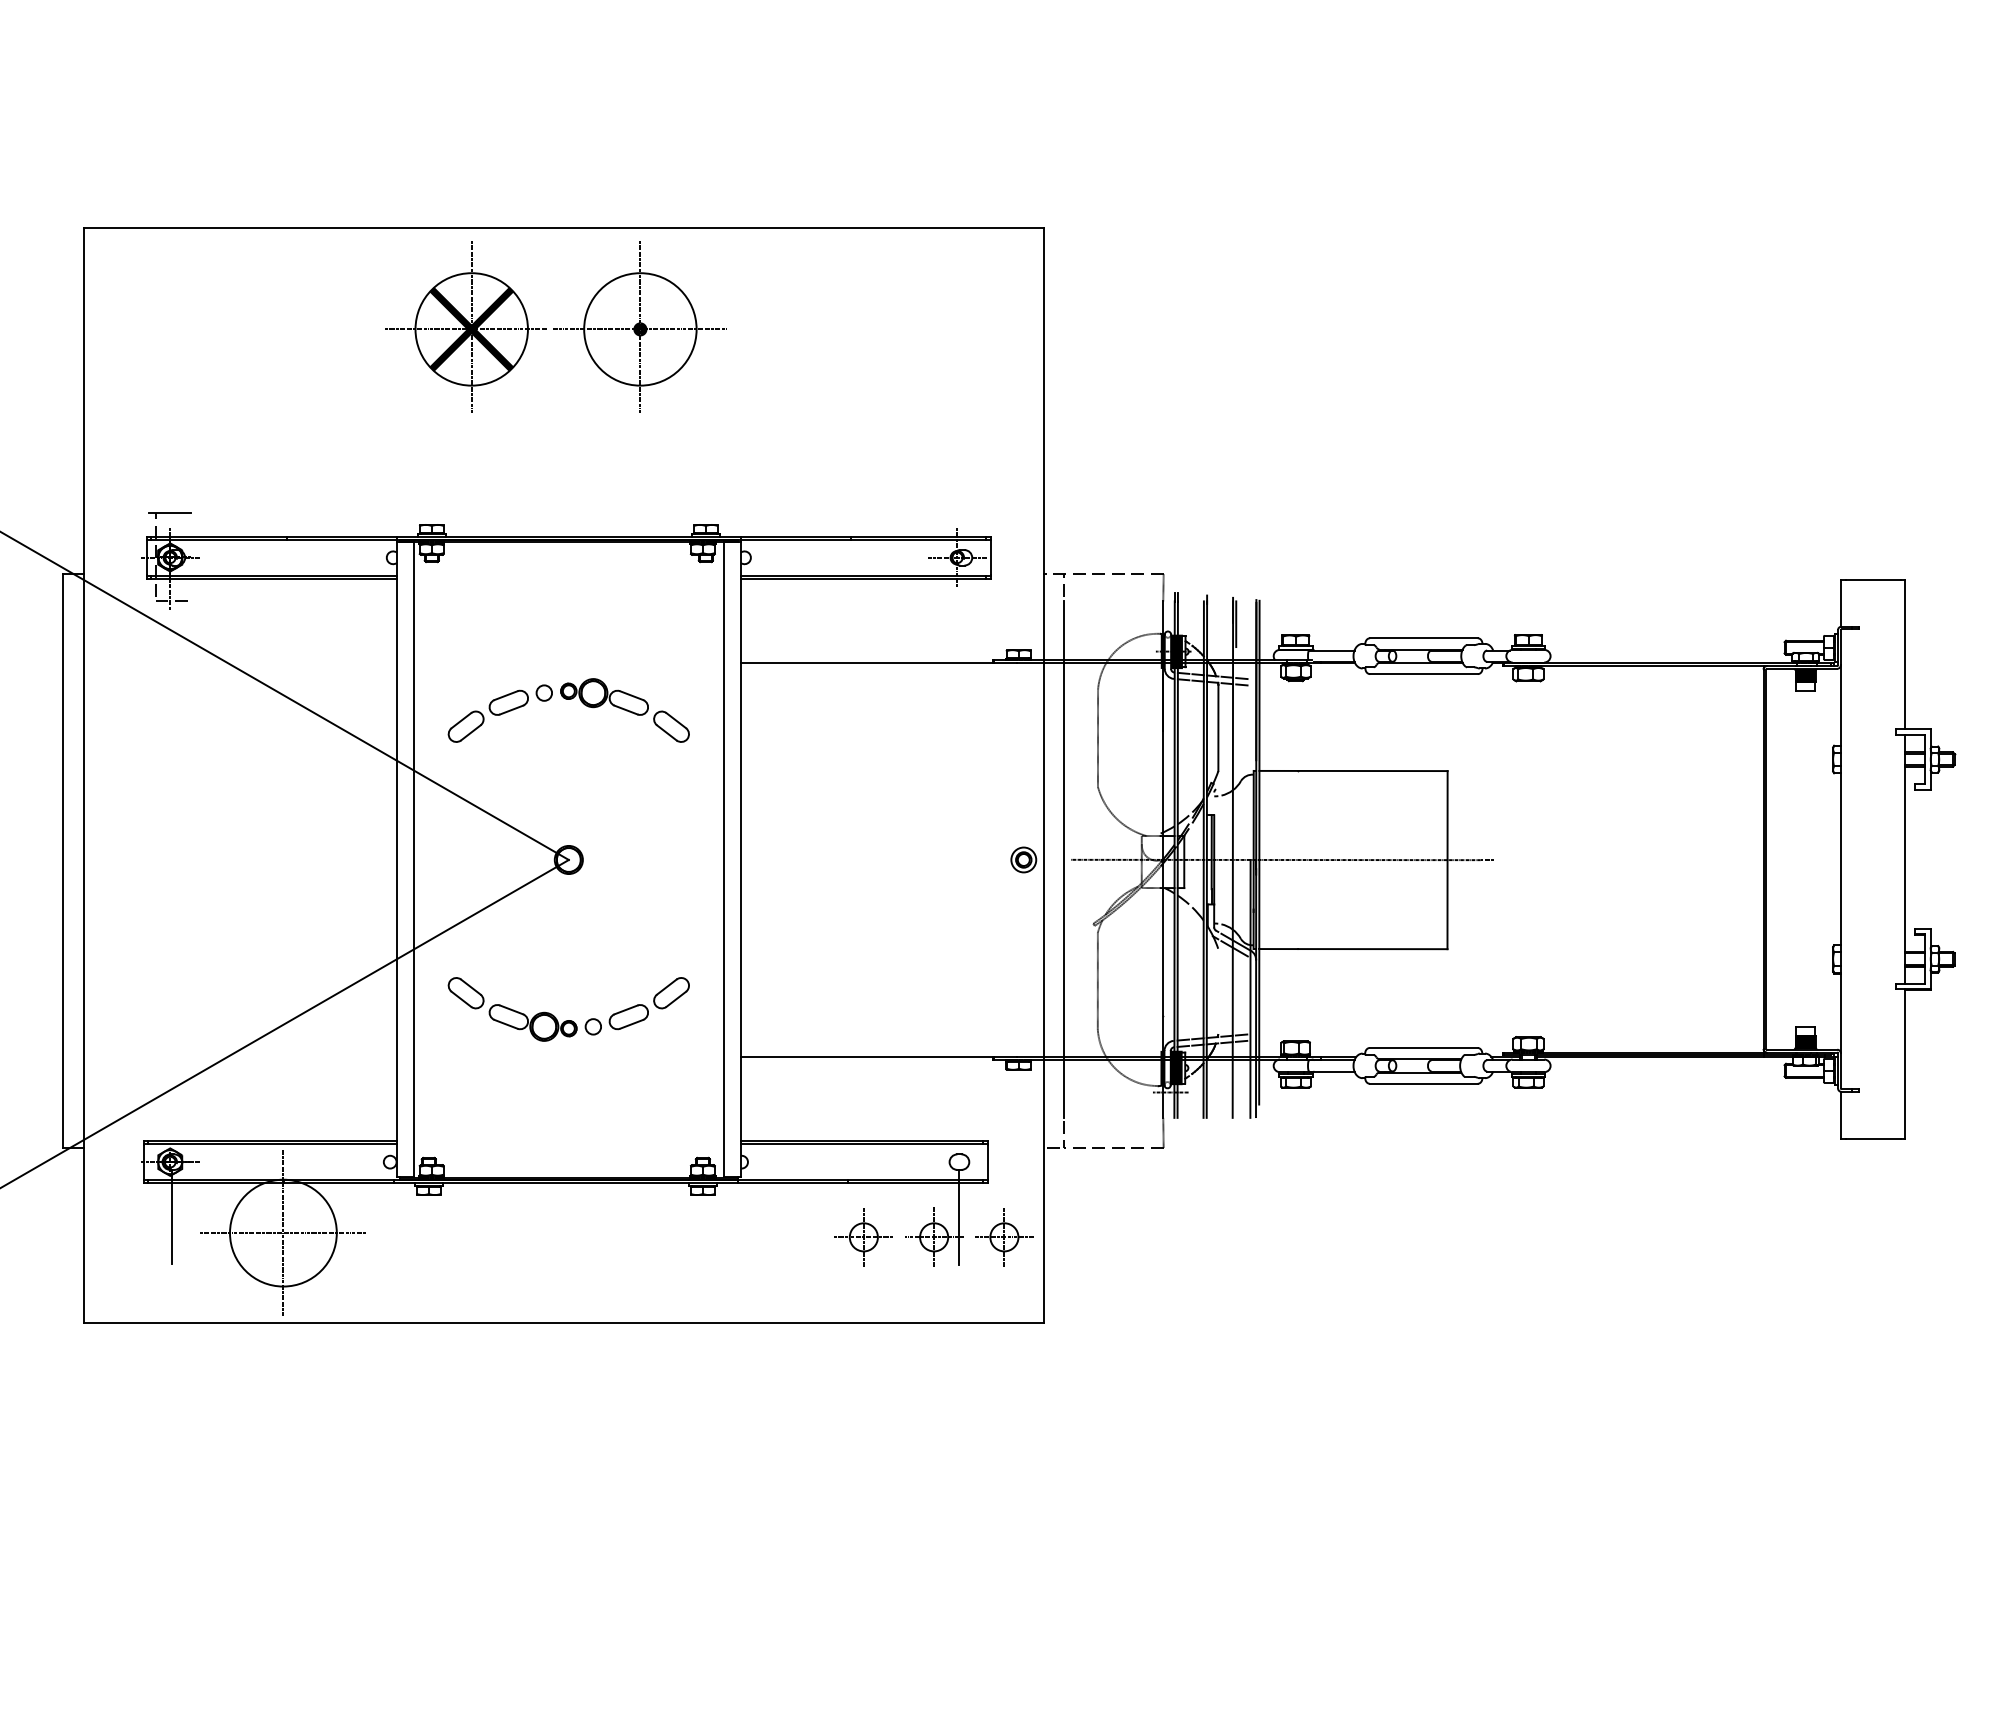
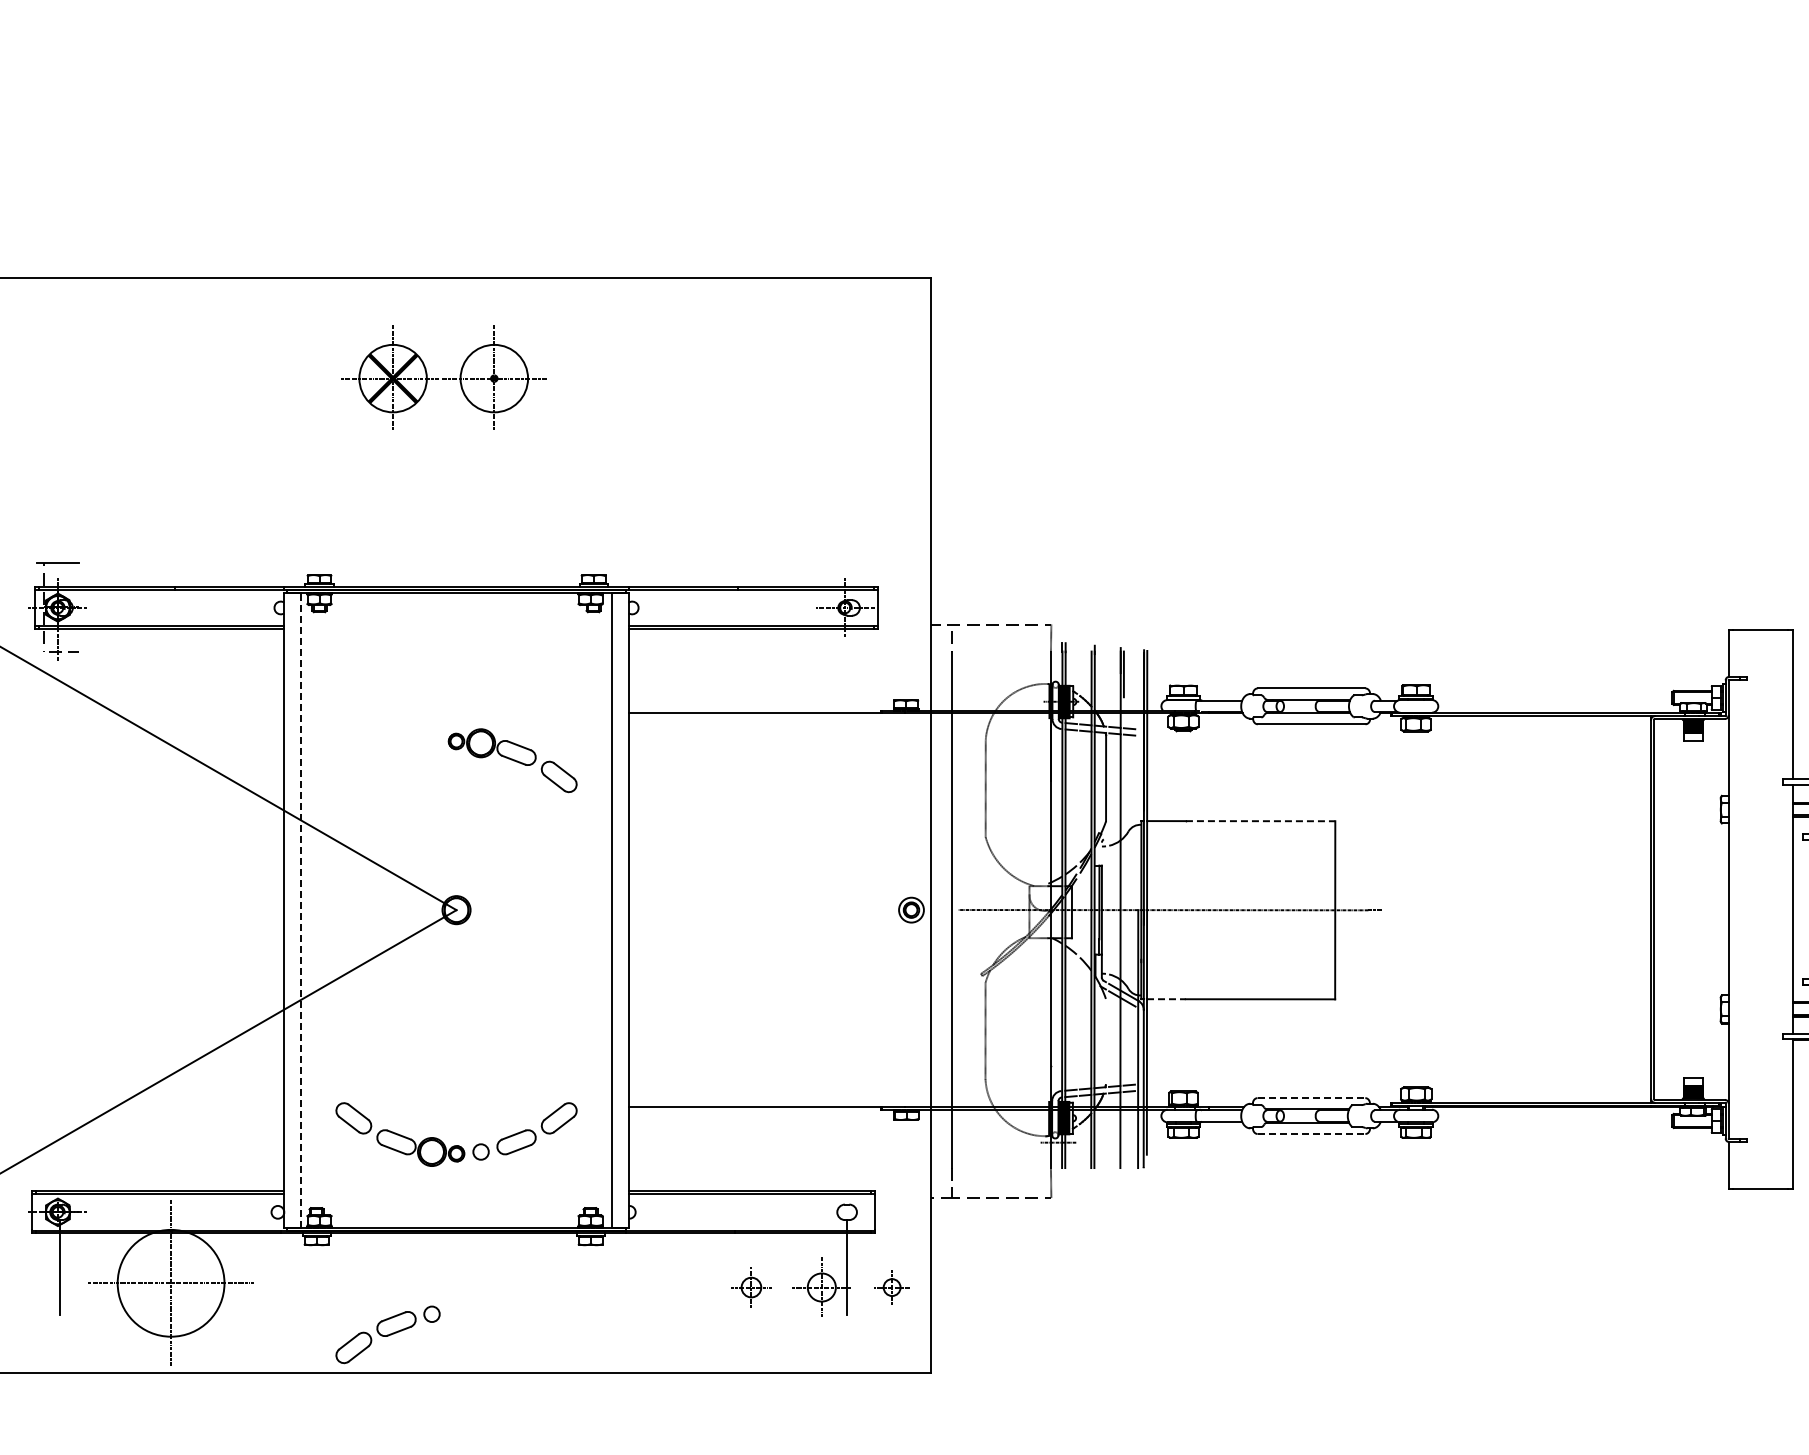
part: (555, 326) -> (443, 376), size x0.6
part: (499, 713) -> (387, 1334), moved
line: (1372, 771) -> (1260, 821), solid -> dashed
line: (413, 859) -> (301, 909), solid -> dashed
line: (1279, 949) -> (1167, 999), solid -> dashed
part: (568, 1020) -> (456, 1145), moved
line: (1423, 1047) -> (1311, 1097), solid -> dashed
line: (1423, 1083) -> (1311, 1133), solid -> dashed
part: (863, 1237) -> (751, 1287), size x0.7
part: (1004, 1237) -> (892, 1287), size x0.6

